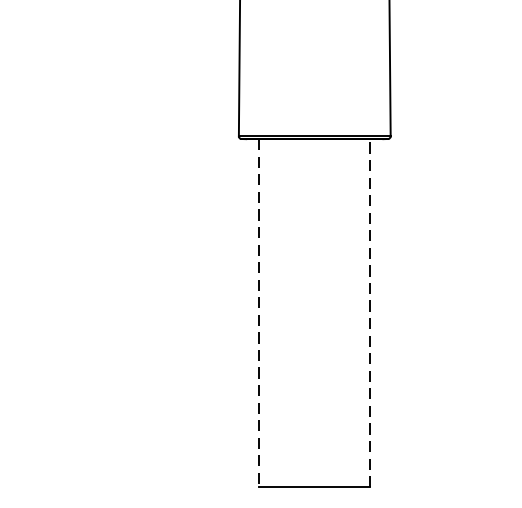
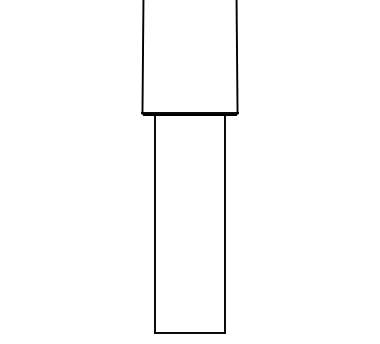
line: (369, 312) -> (224, 223), dashed -> solid
line: (259, 314) -> (155, 224), dashed -> solid

